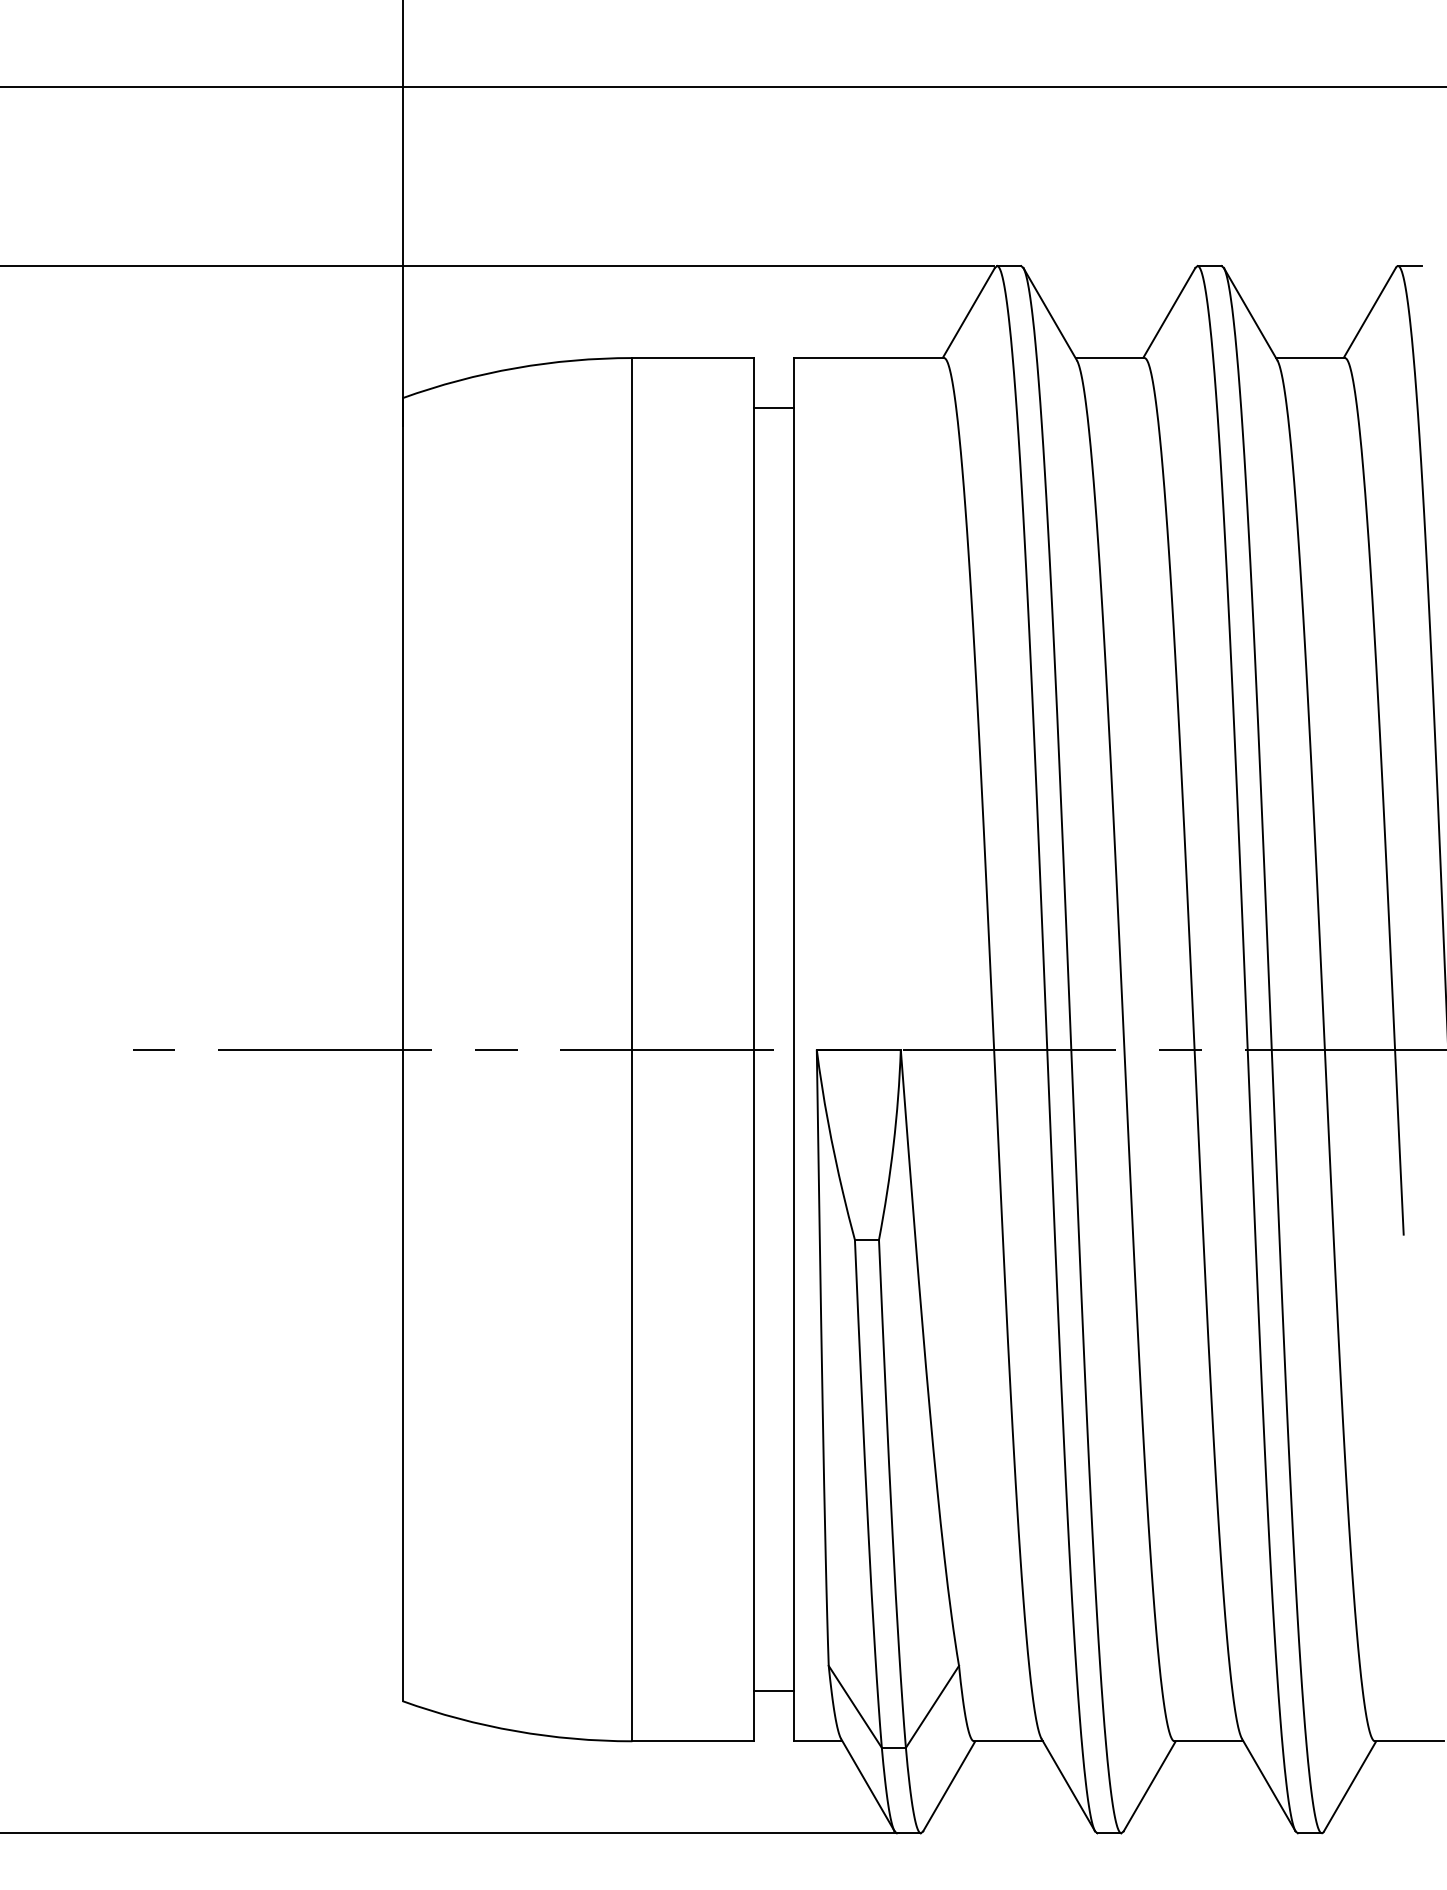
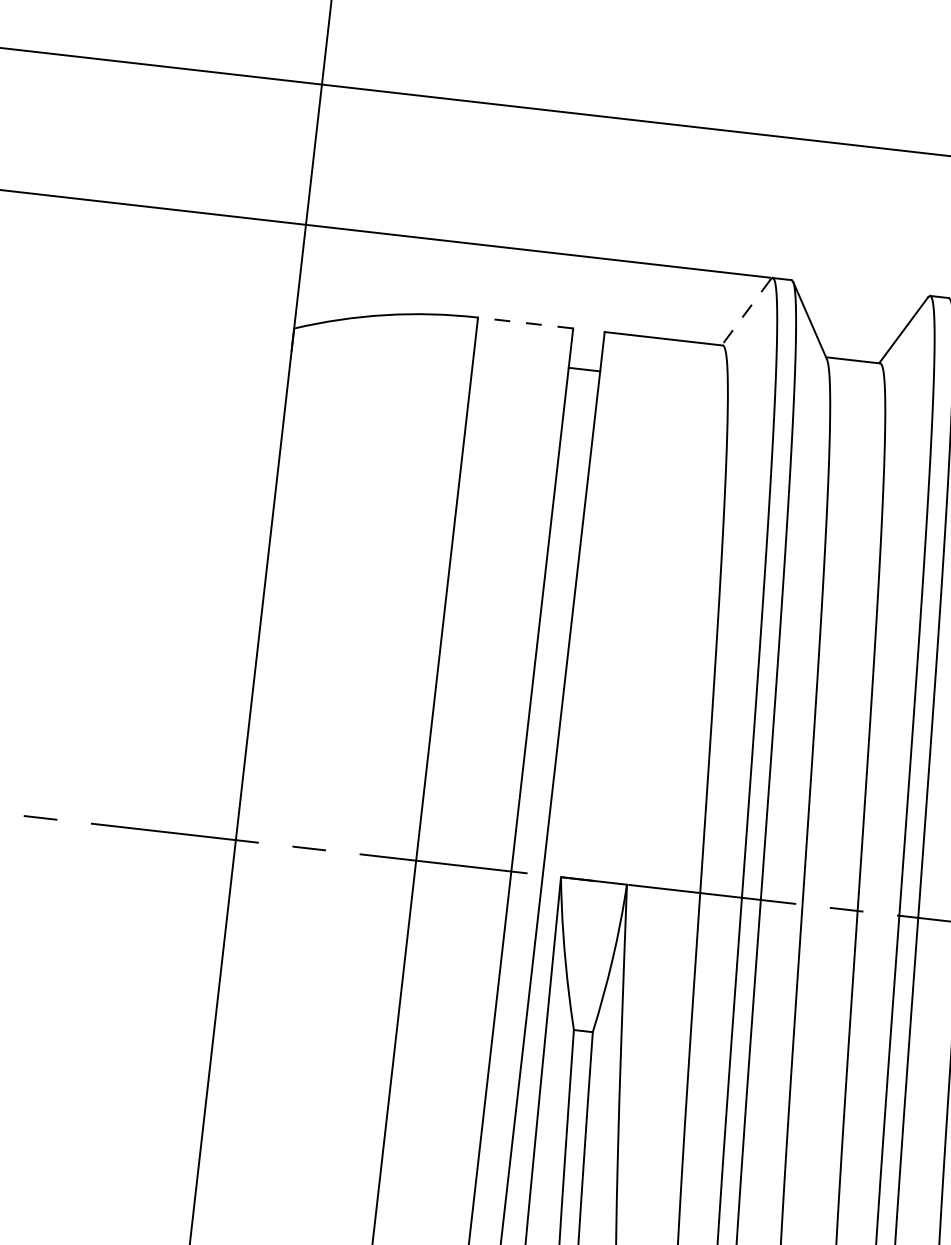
line: (968, 312) -> (746, 311), solid -> dashed
line: (692, 358) -> (525, 323), solid -> dashed

